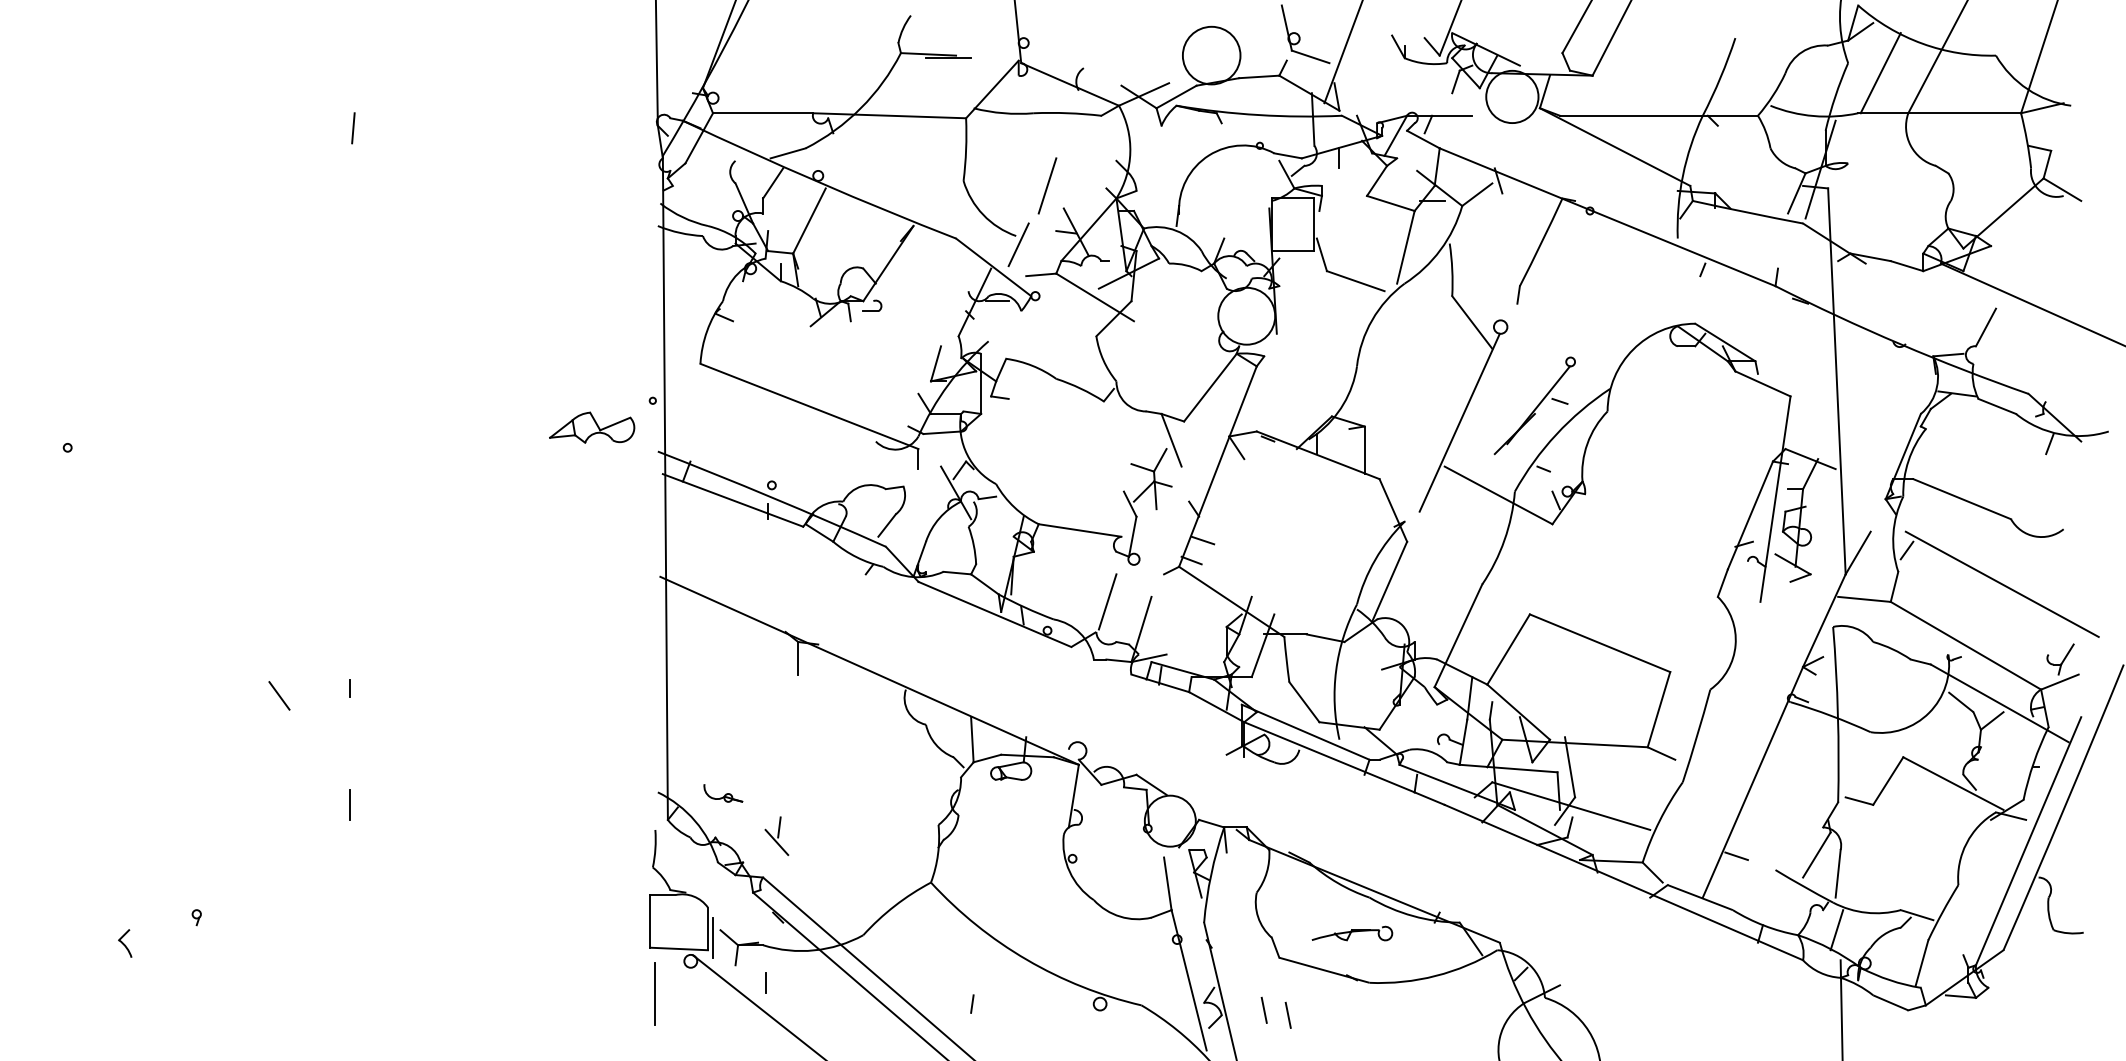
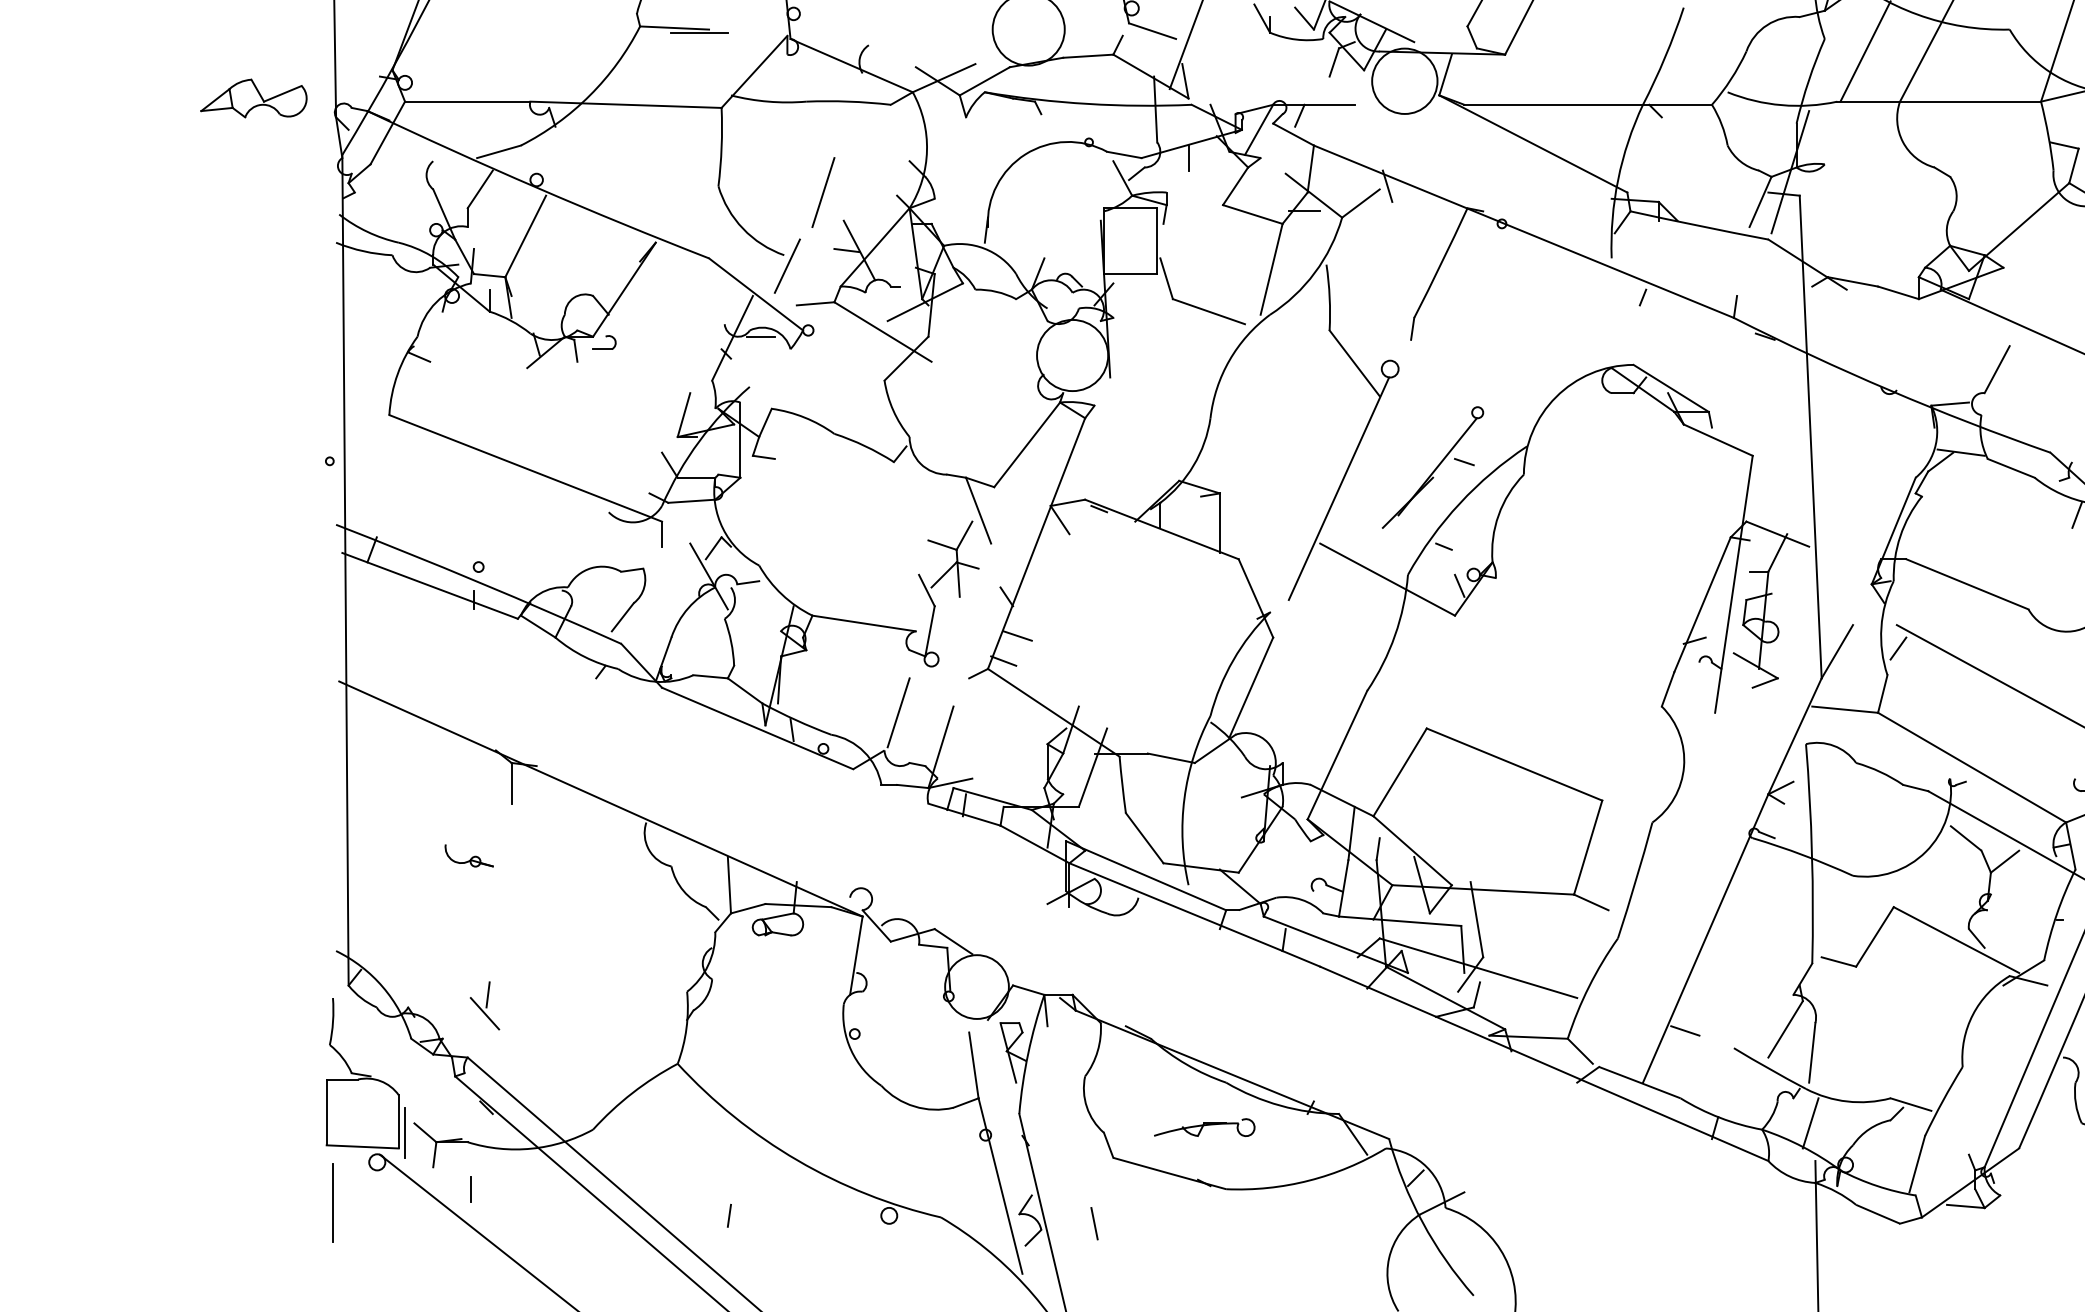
part: (592, 427) -> (254, 98), moved
part: (723, 793) -> (469, 856), moved
line: (1287, 1014) -> (1123, 1228), removed

